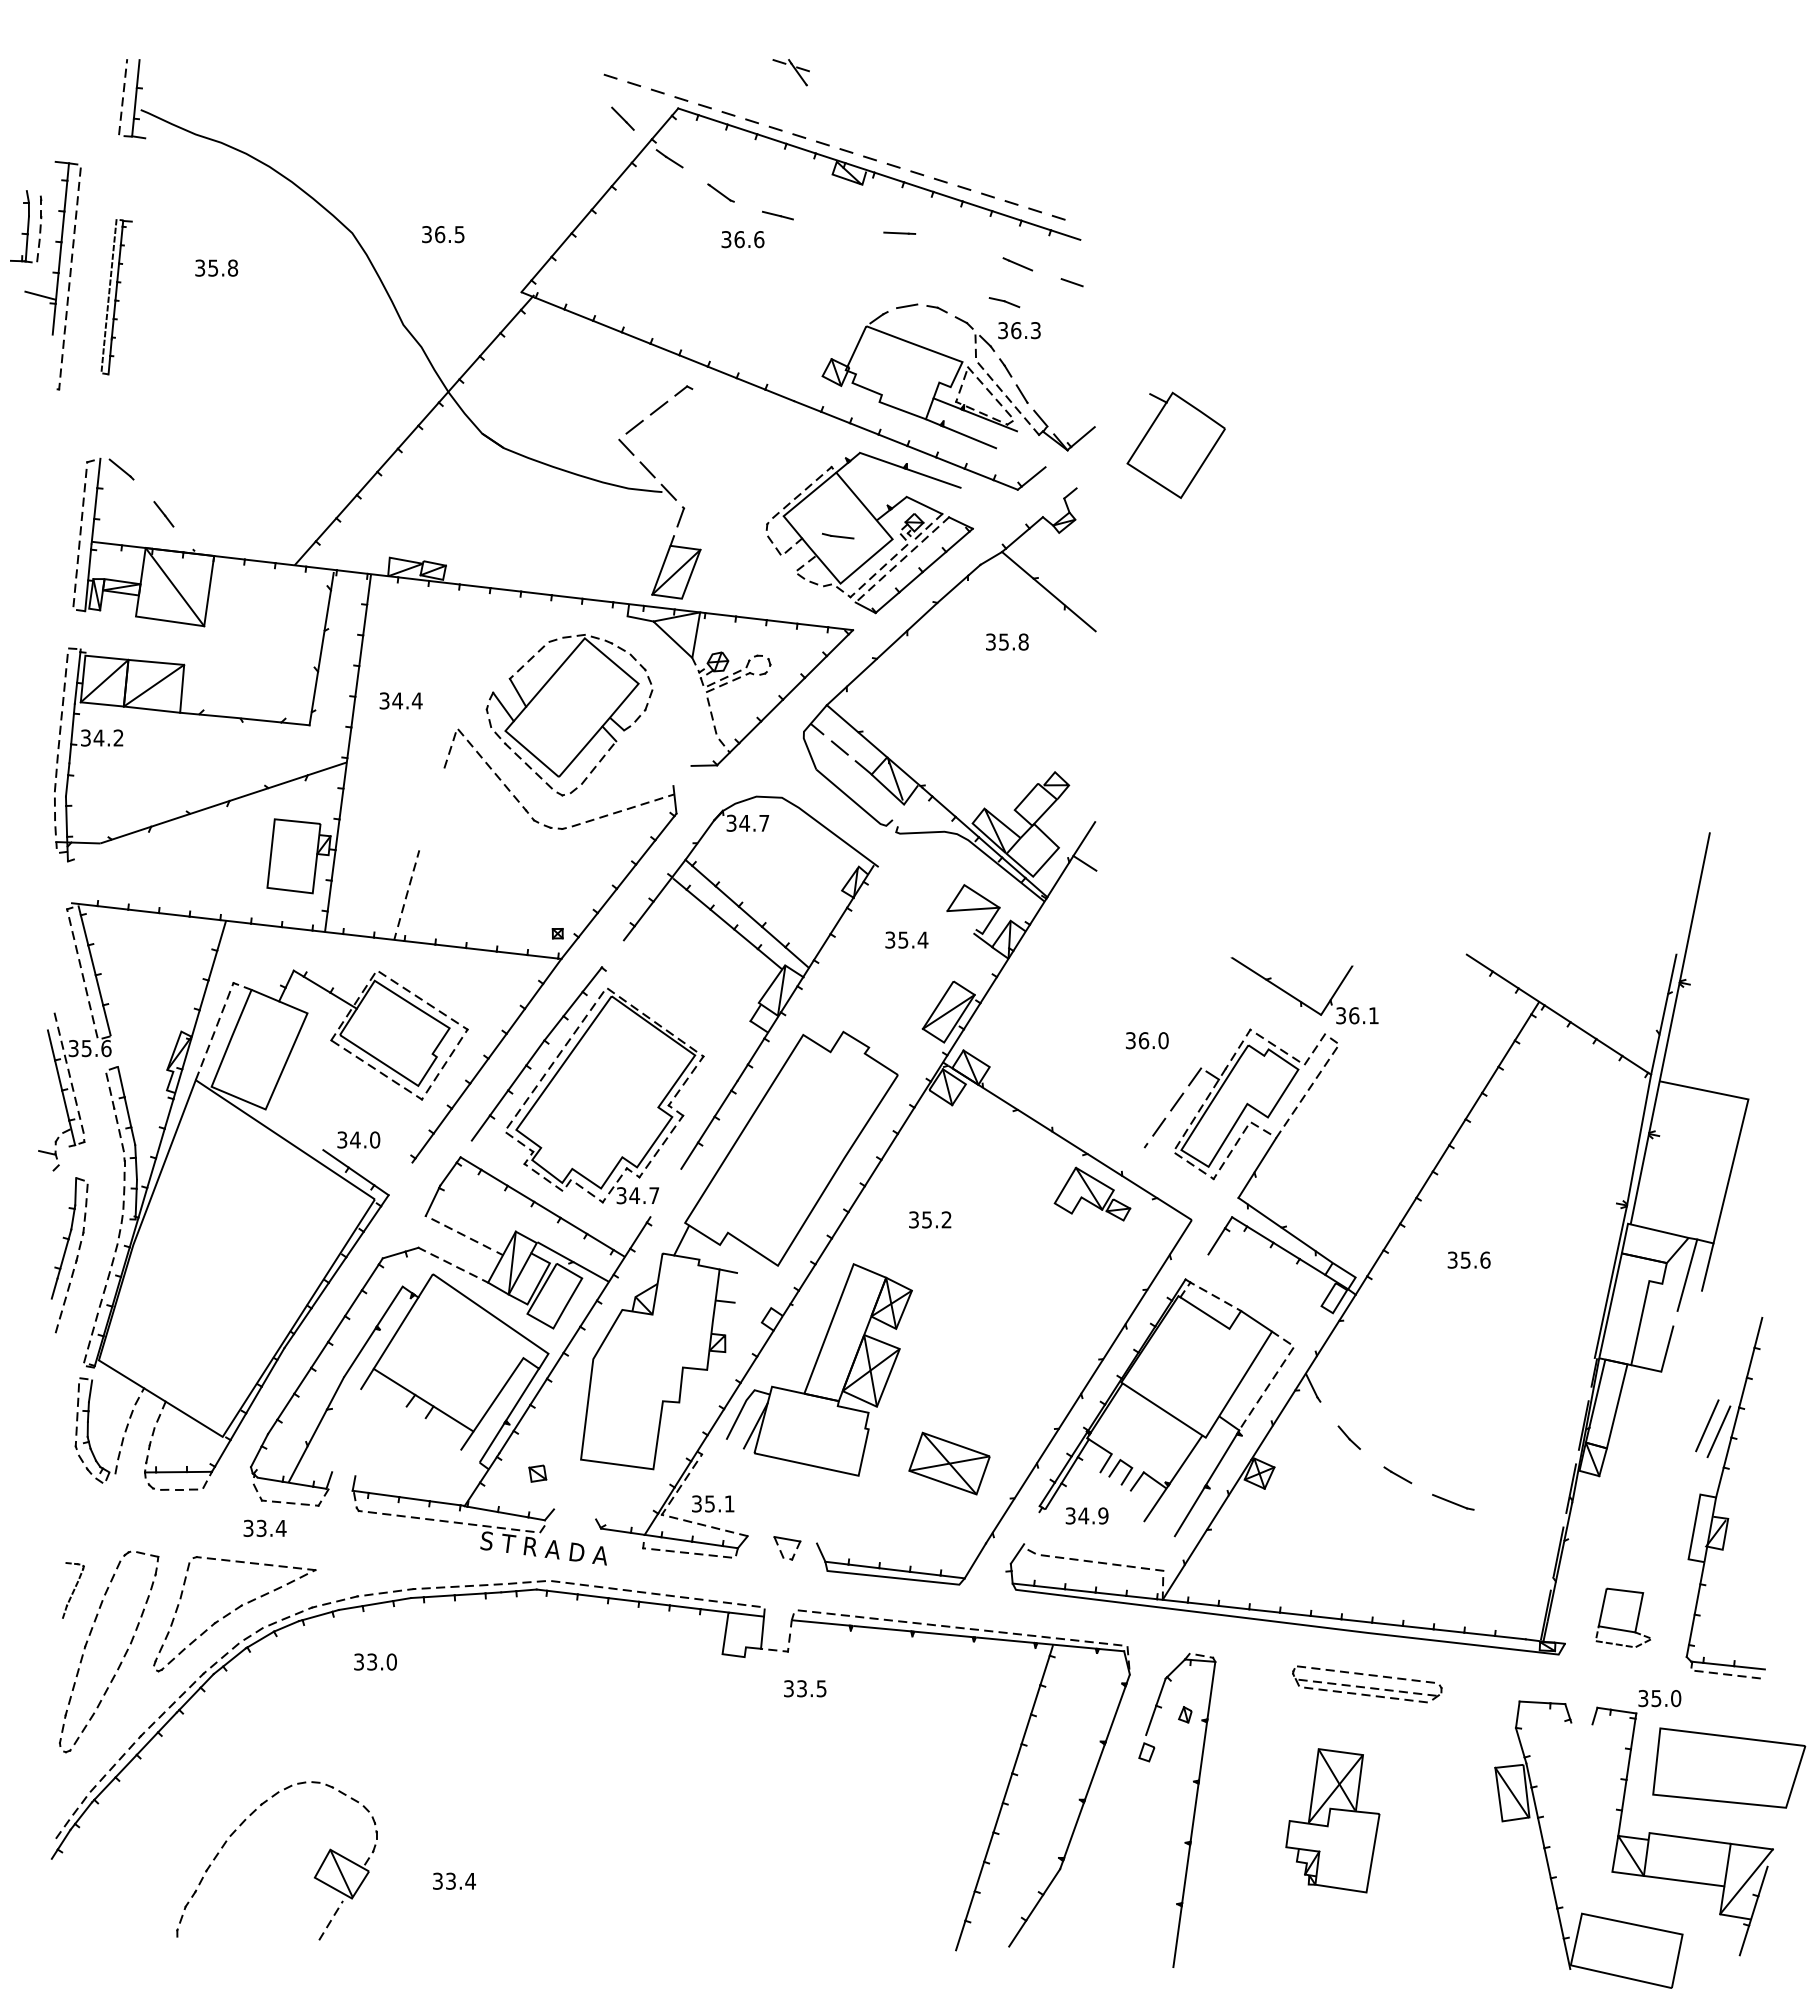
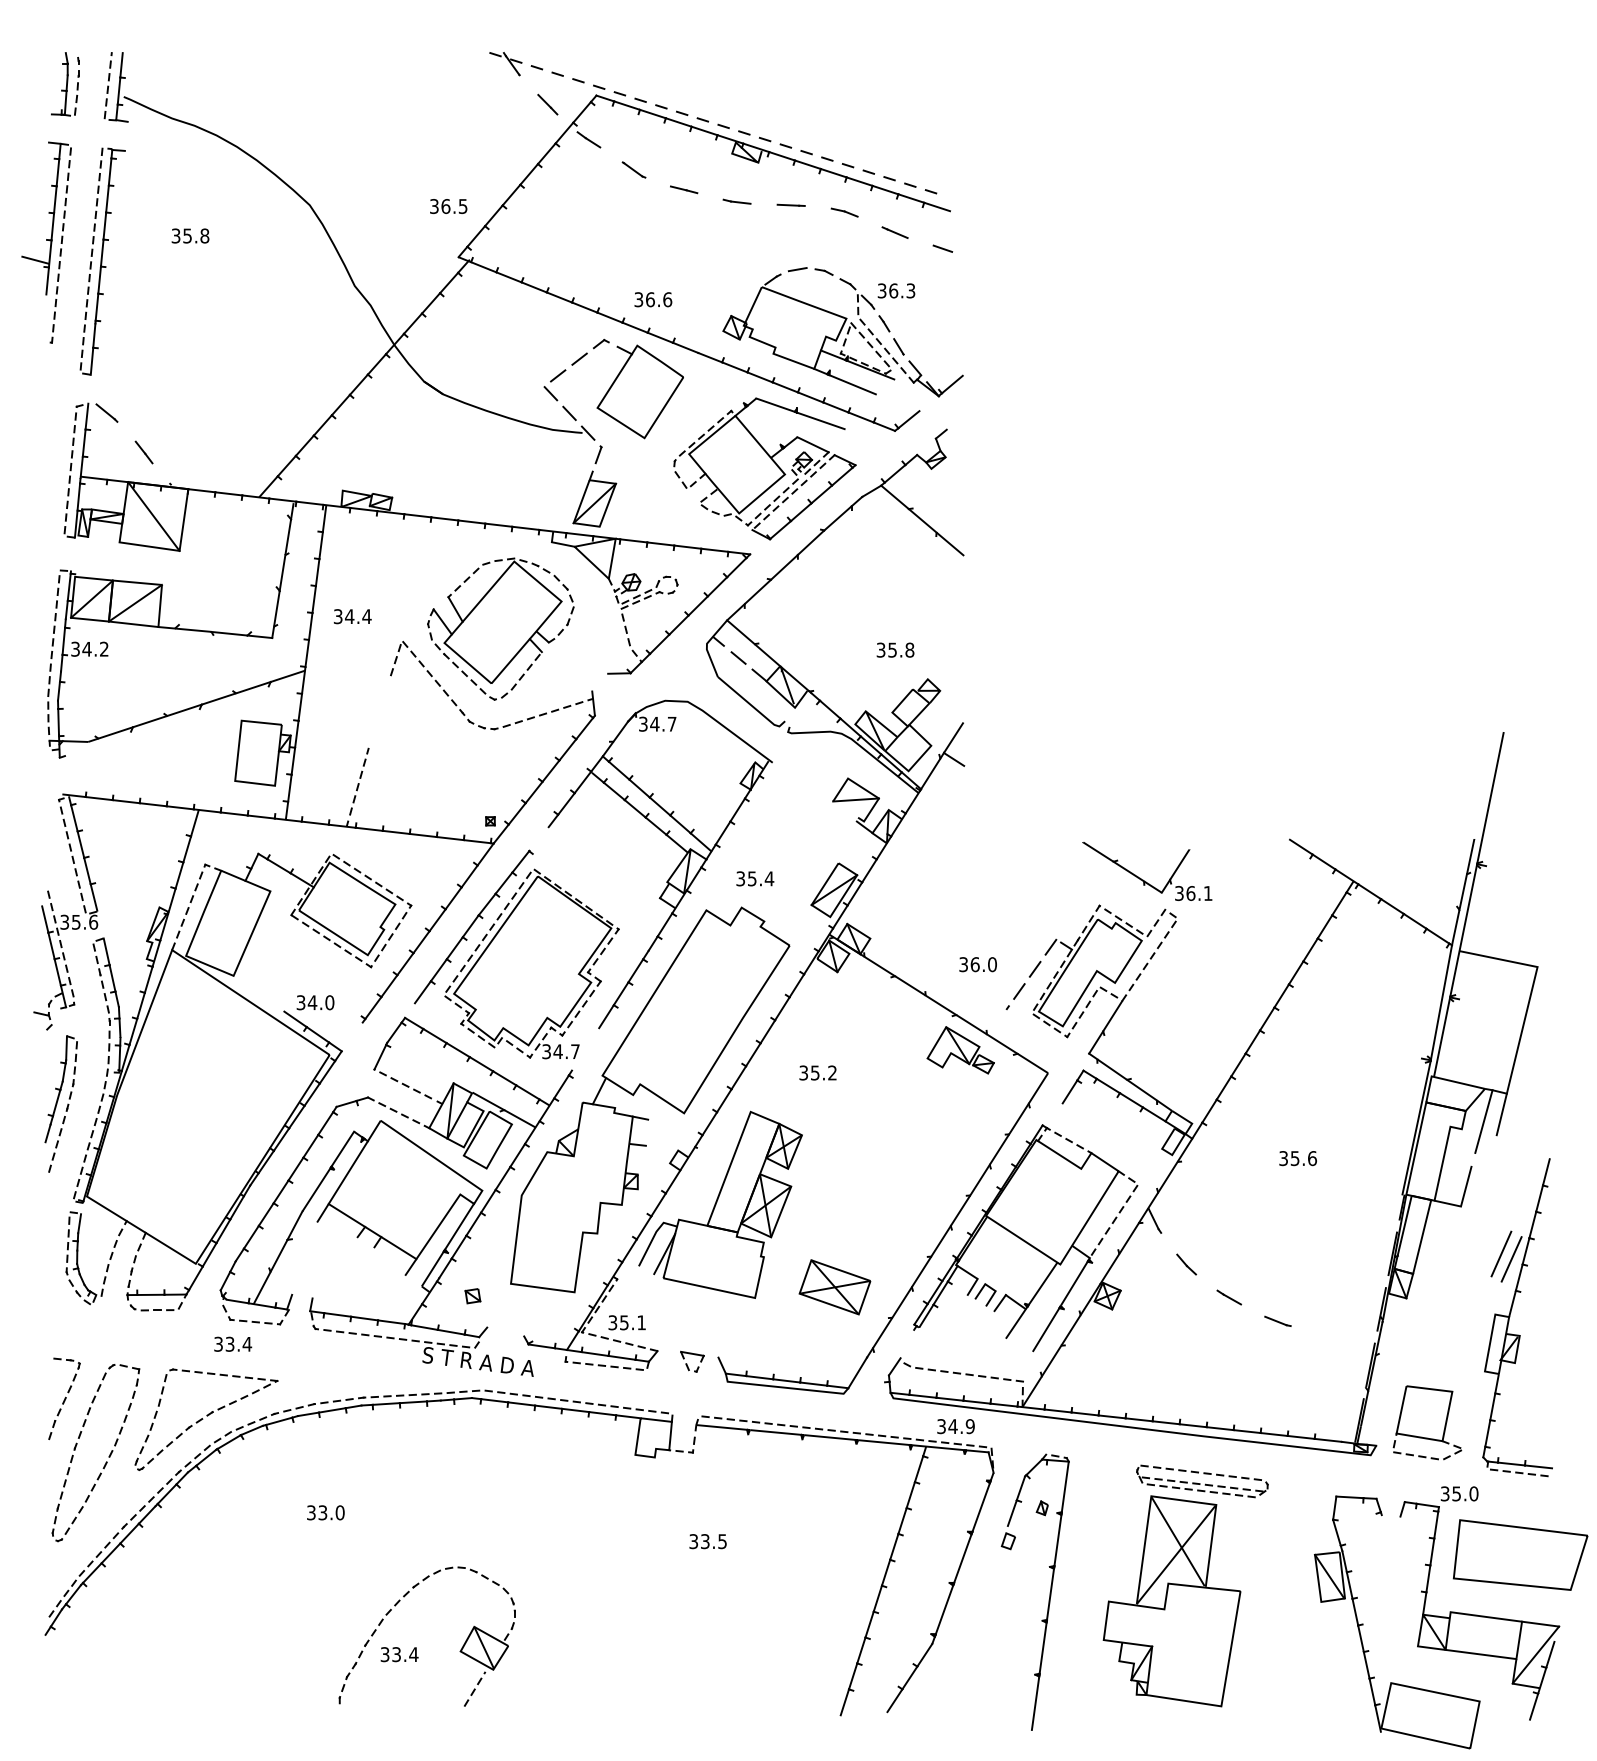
part: (790, 72) -> (505, 63), moved
part: (26, 226) -> (65, 84), moved
text: (443, 234) -> (448, 206), moved
text: (742, 239) -> (652, 299), moved
part: (116, 296) -> (102, 260), size x1.67
part: (1004, 302) -> (844, 212), moved
part: (1175, 444) -> (639, 391), moved
line: (838, 535) -> (737, 201), moved
text: (1007, 641) -> (895, 649), moved
text: (906, 939) -> (754, 878), moved
text: (1147, 1040) -> (978, 964), moved
text: (1468, 1259) -> (1297, 1157), moved
part: (1452, 1502) -> (1277, 1321), size x0.71
text: (1086, 1515) -> (955, 1426), moved
part: (73, 1590) -> (64, 1398), size x1.67
part: (1623, 1617) -> (1427, 1422), size x1.43
text: (375, 1661) -> (325, 1512), moved
text: (805, 1688) -> (708, 1541), moved
part: (1332, 1820) -> (1171, 1601), size x1.67
part: (313, 1877) -> (459, 1651), moved

